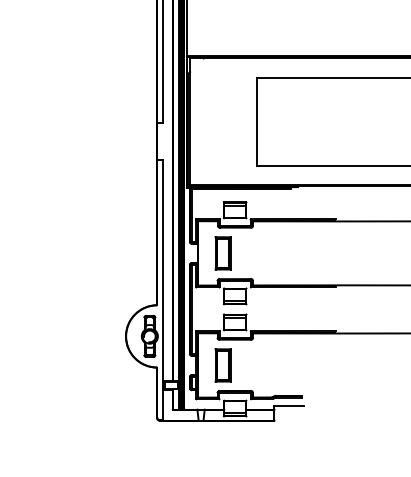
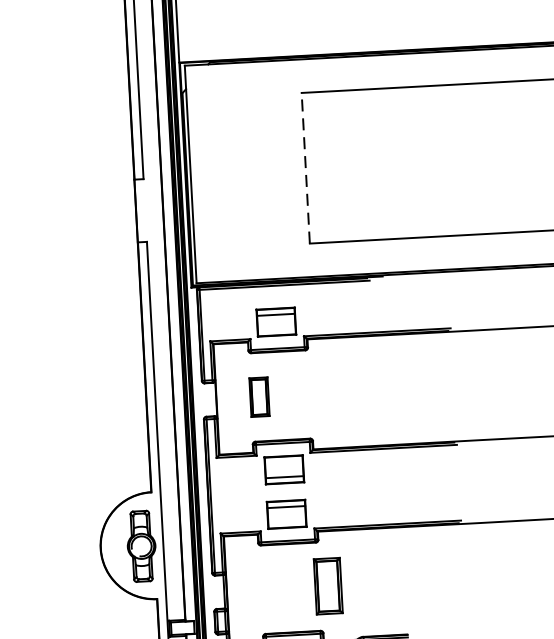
line: (257, 121) -> (306, 167), solid -> dashed
part: (222, 253) -> (258, 397), size x0.7
part: (222, 365) -> (327, 586), moved

